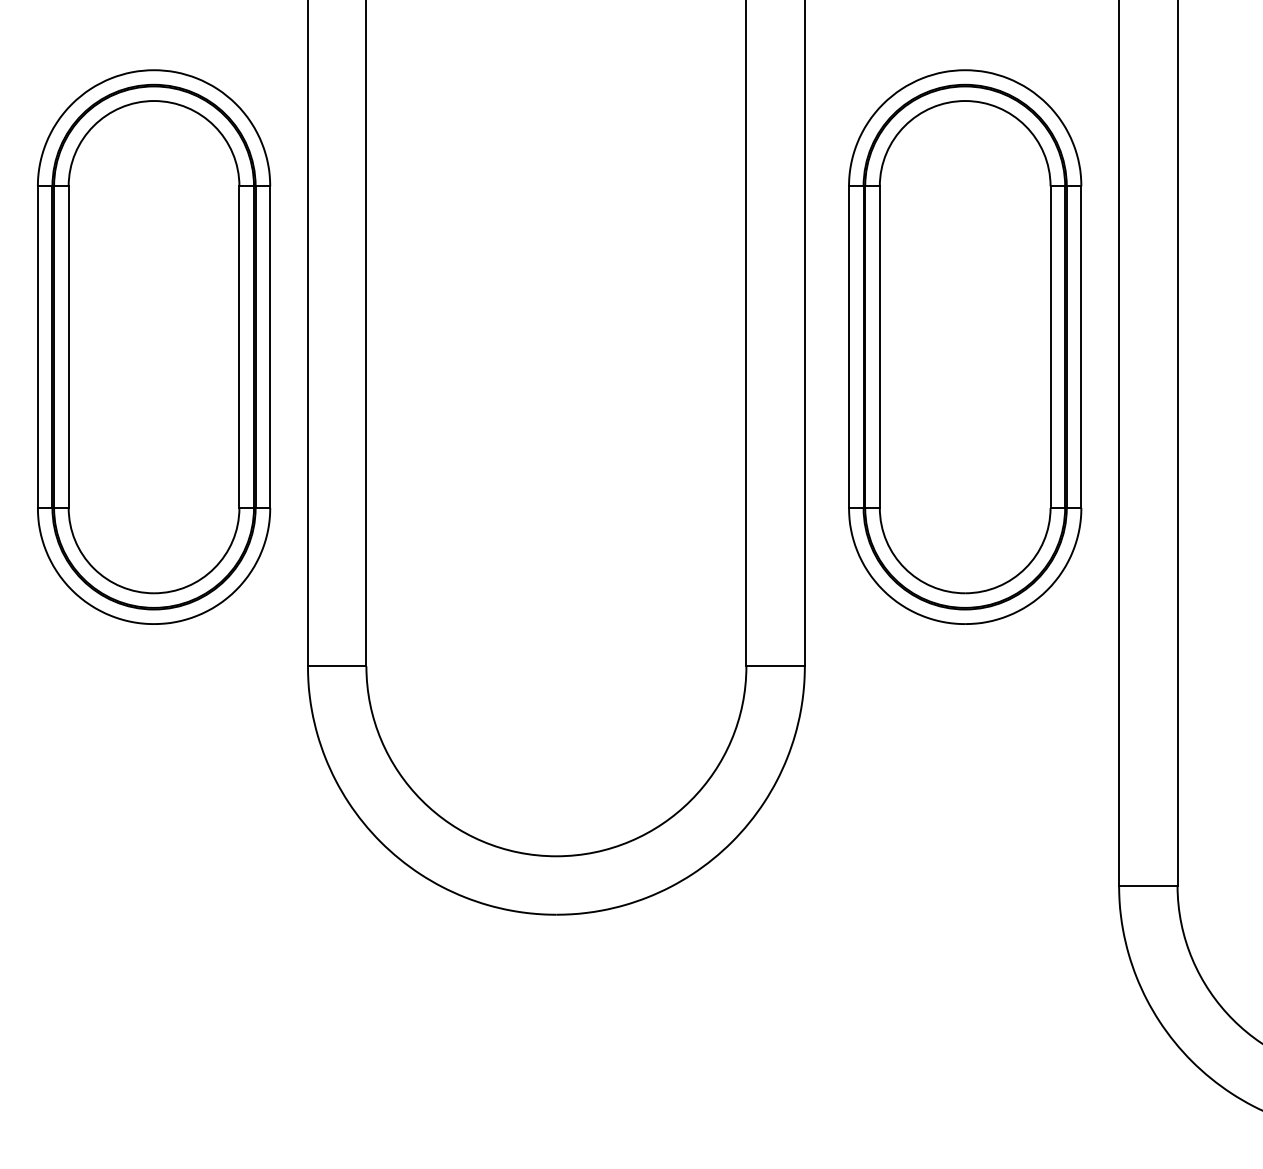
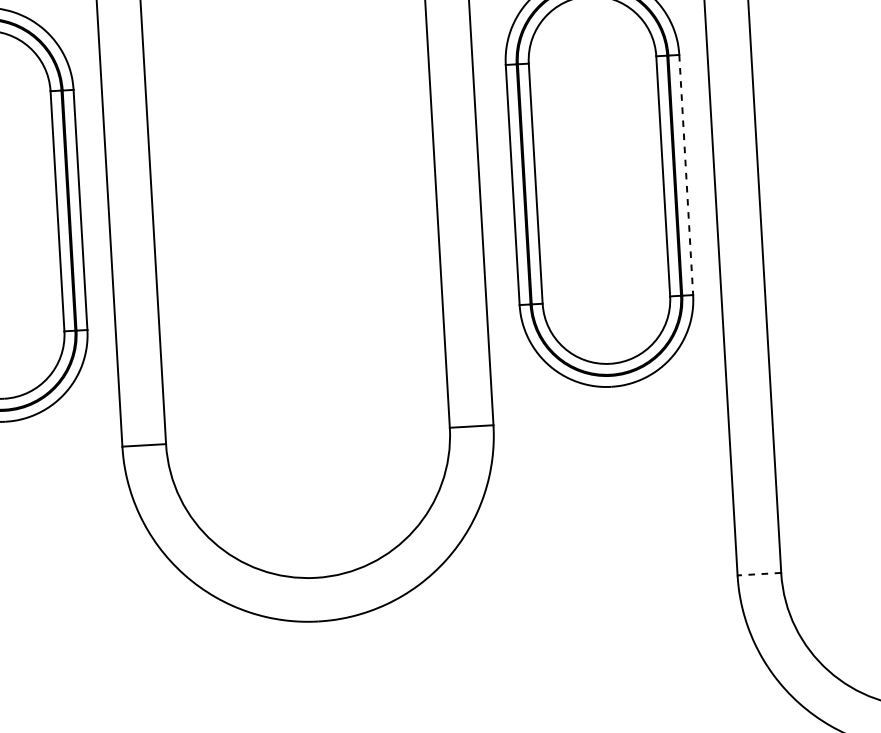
line: (1081, 347) -> (686, 175), solid -> dashed
line: (1147, 885) -> (758, 574), solid -> dashed

